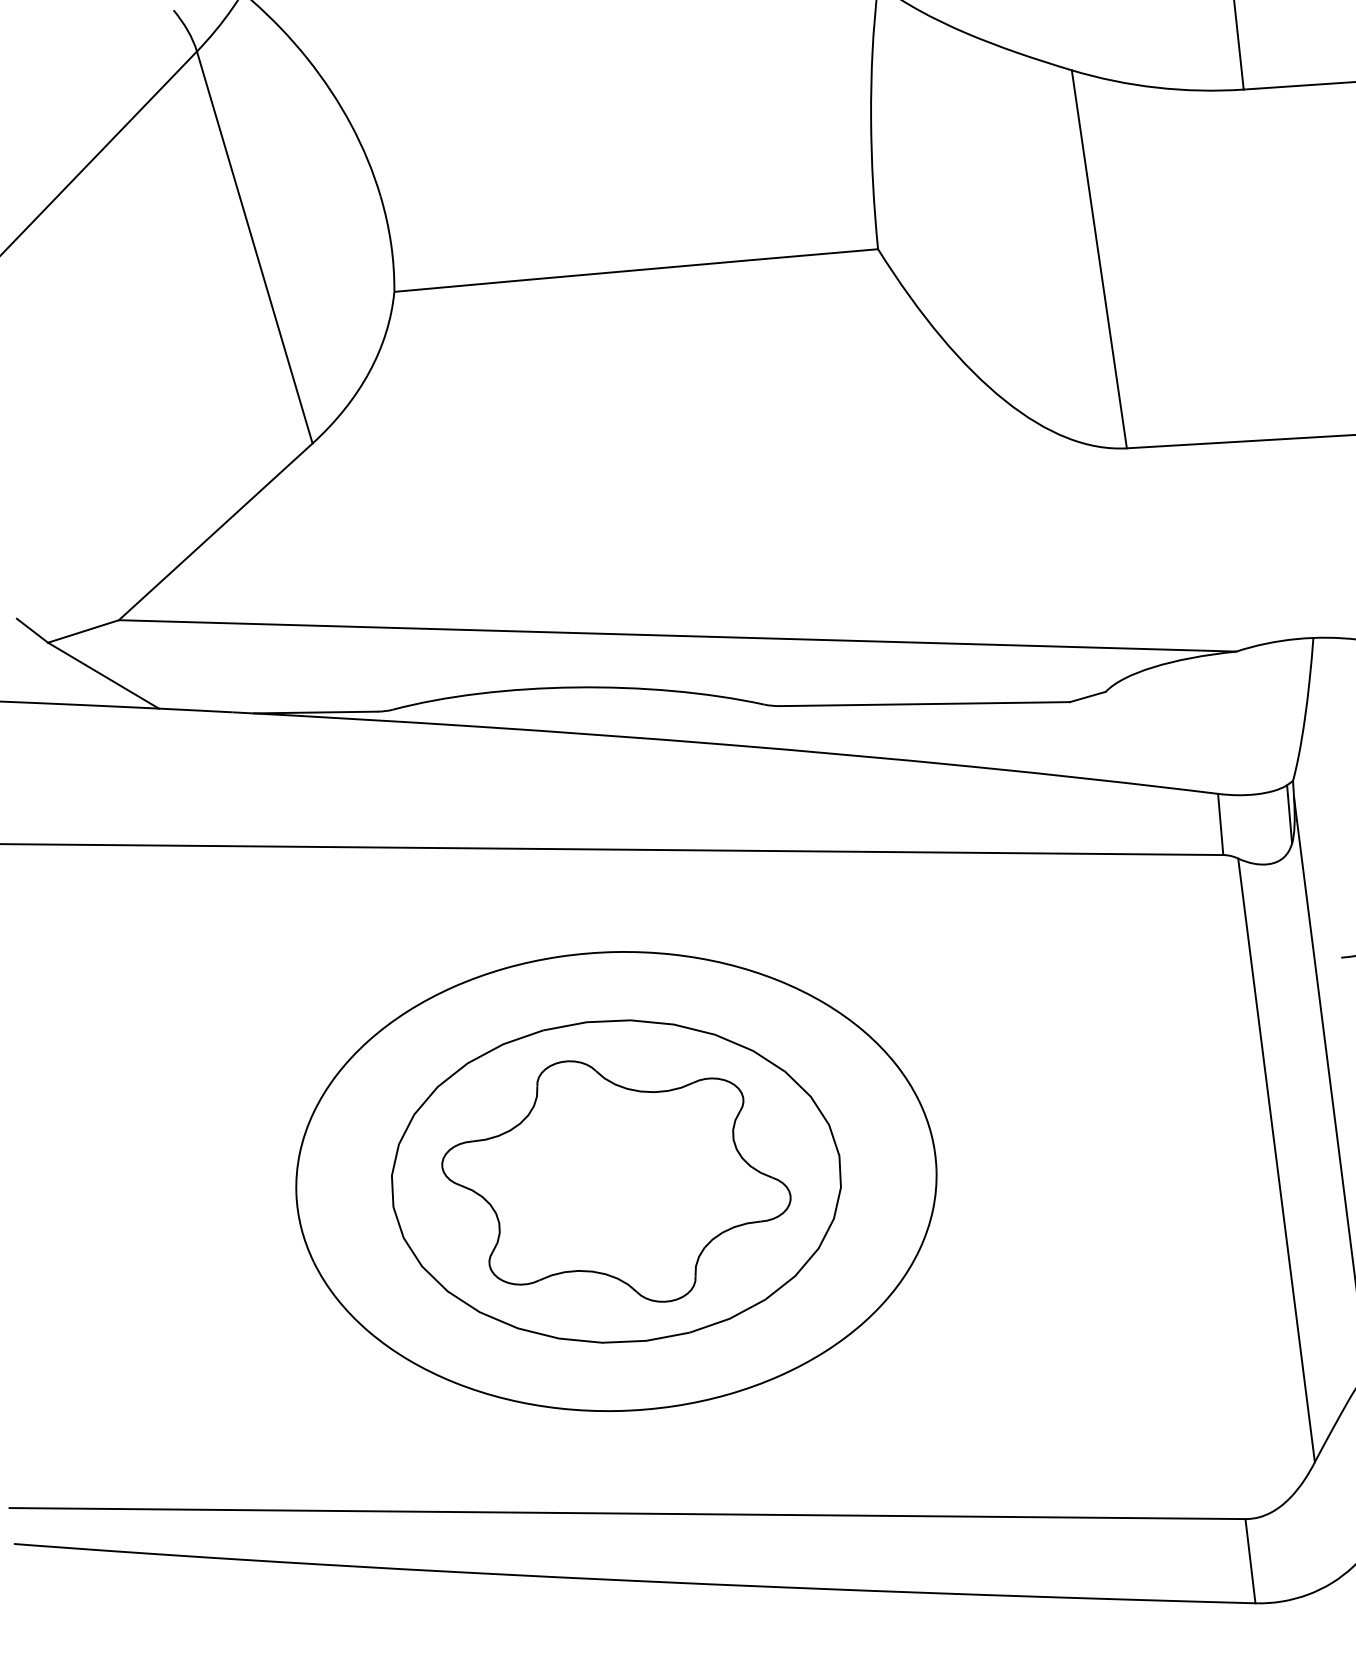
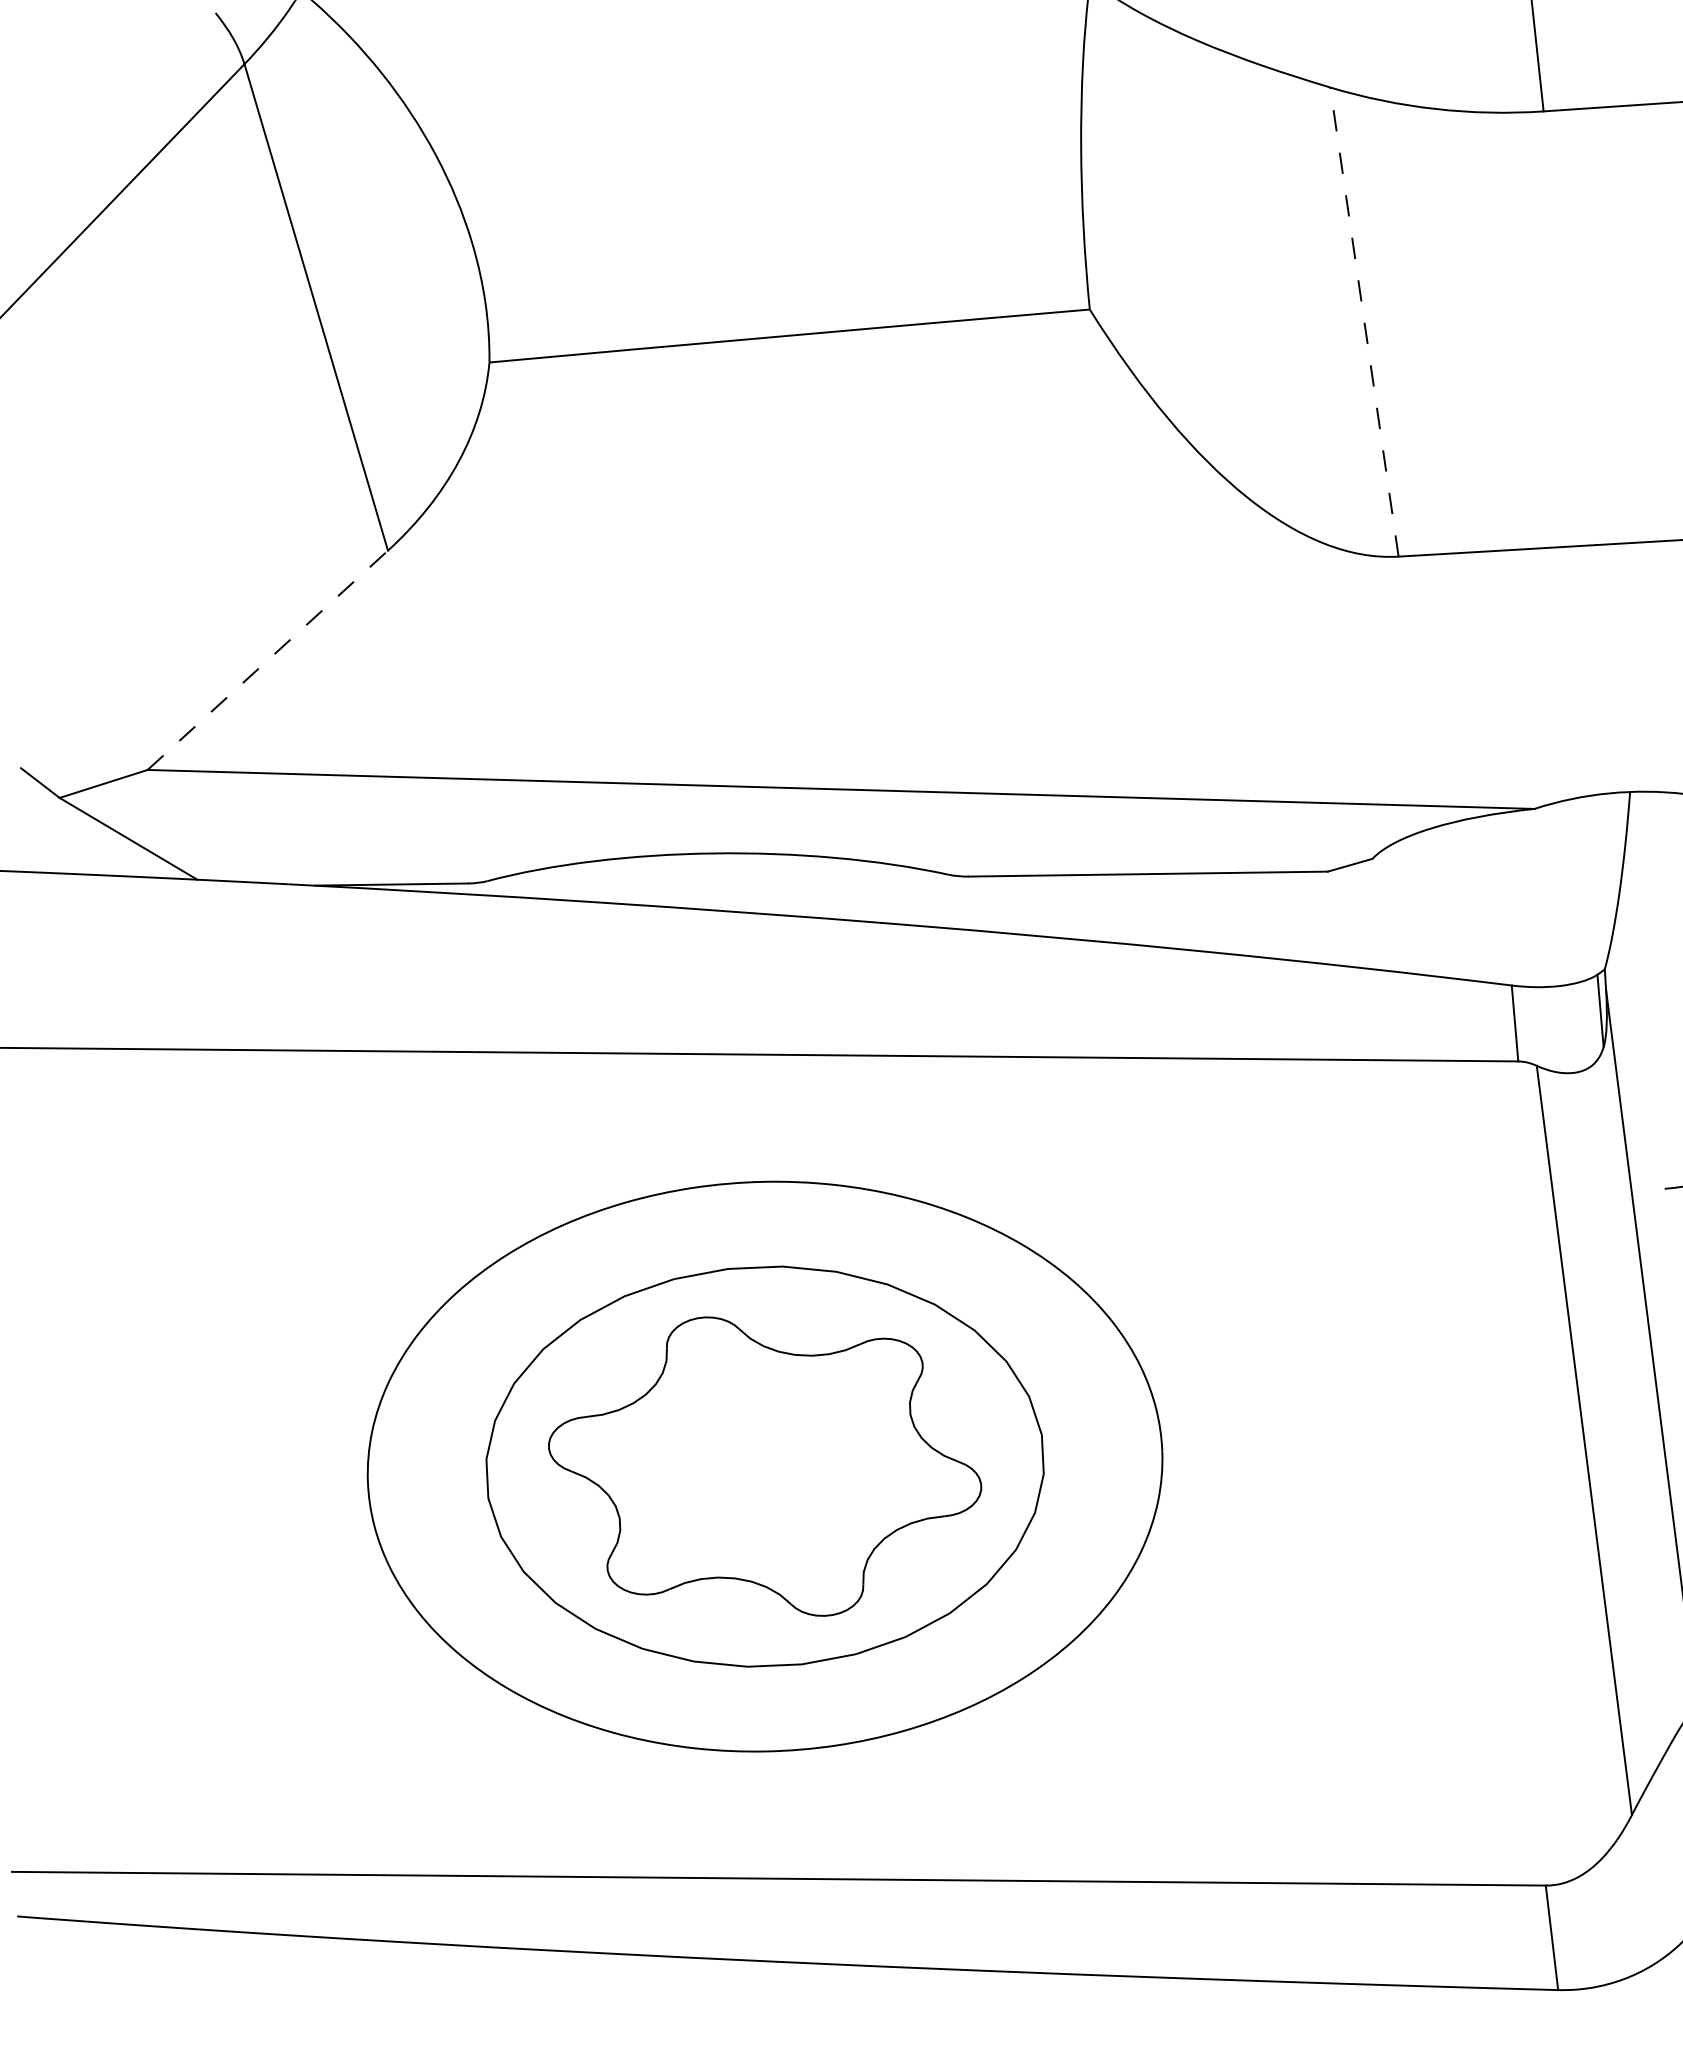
line: (1099, 258) -> (1364, 321), solid -> dashed
line: (216, 531) -> (268, 659), solid -> dashed

